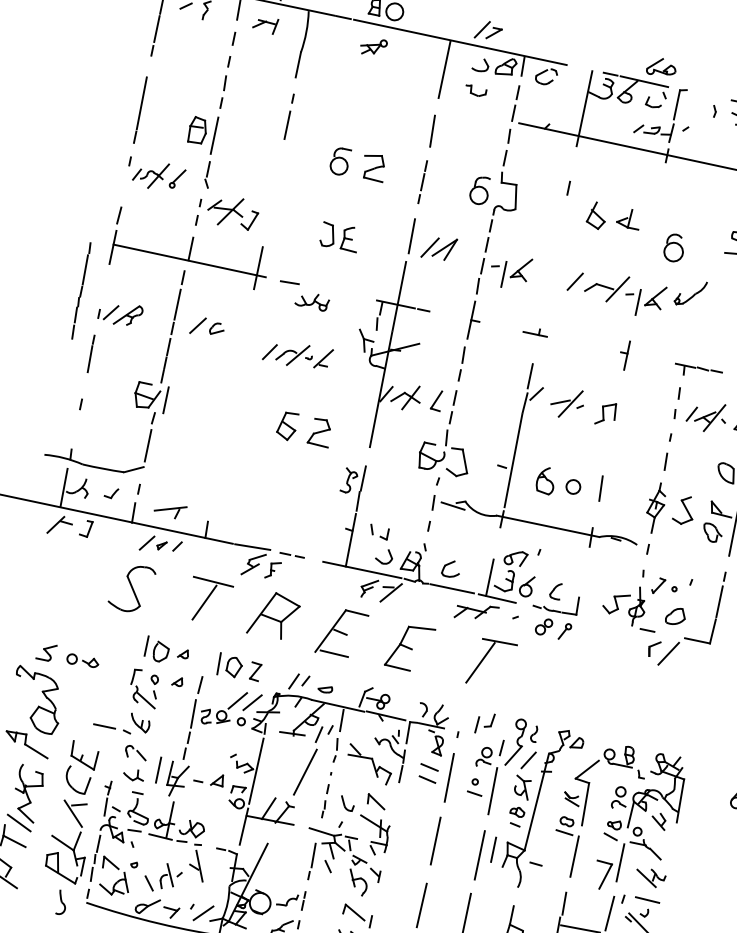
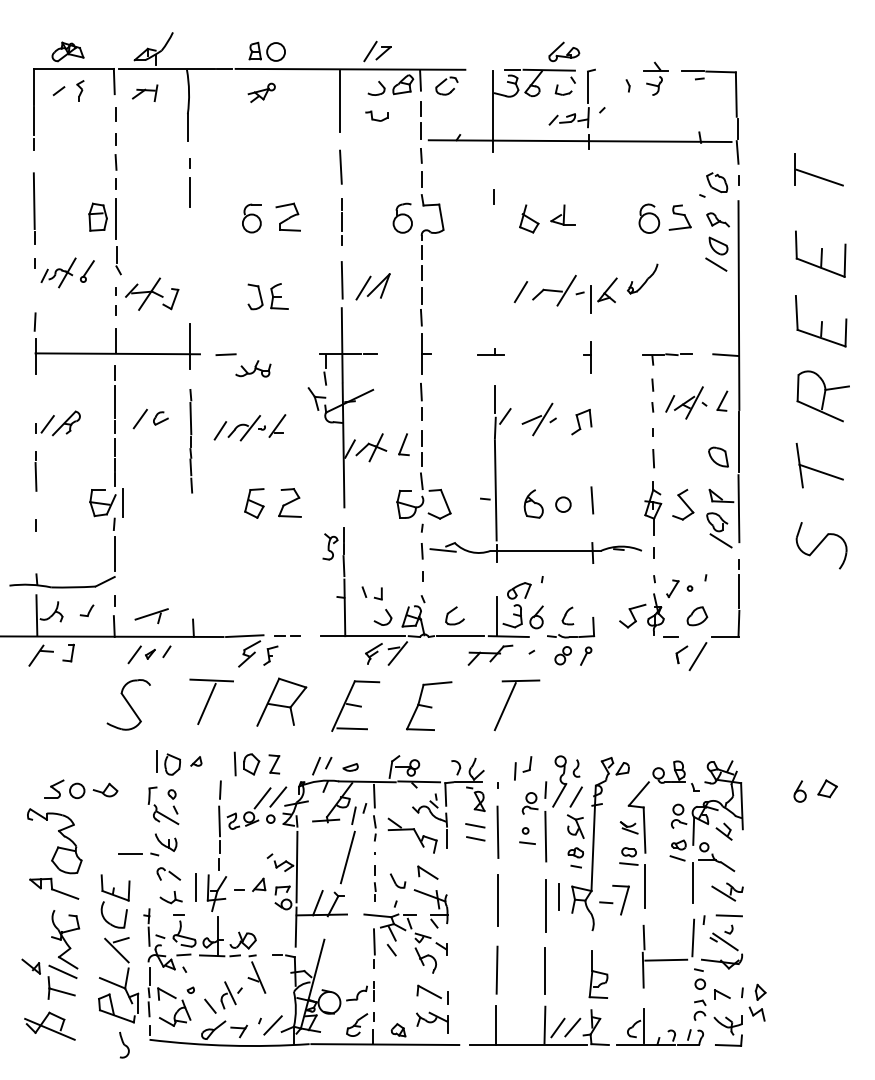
part: (674, 247) -> (649, 218), moved
part: (510, 271) -> (451, 295), removed
part: (81, 291) -> (191, 441), moved
line: (712, 550) -> (720, 540), added
part: (82, 660) -> (93, 790), size x1.43
part: (177, 681) -> (196, 791), removed
part: (601, 874) -> (620, 899), moved

